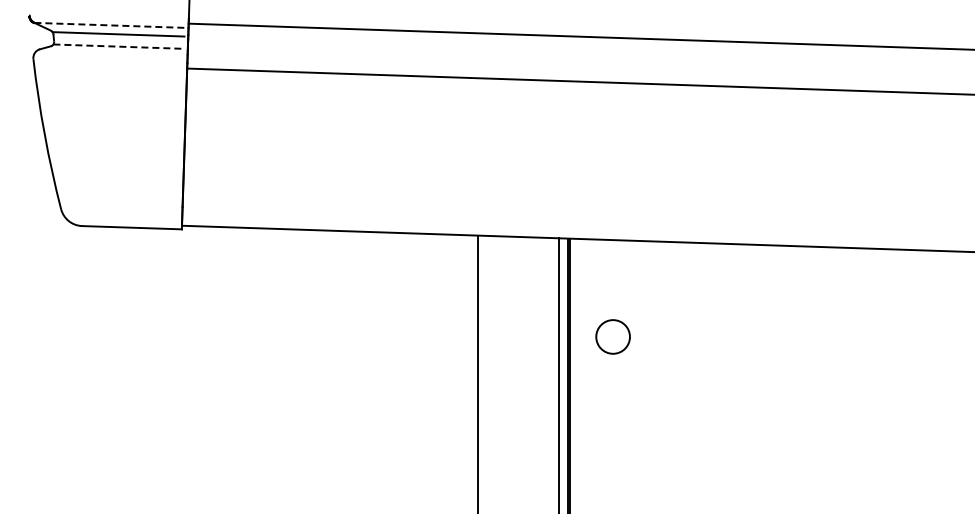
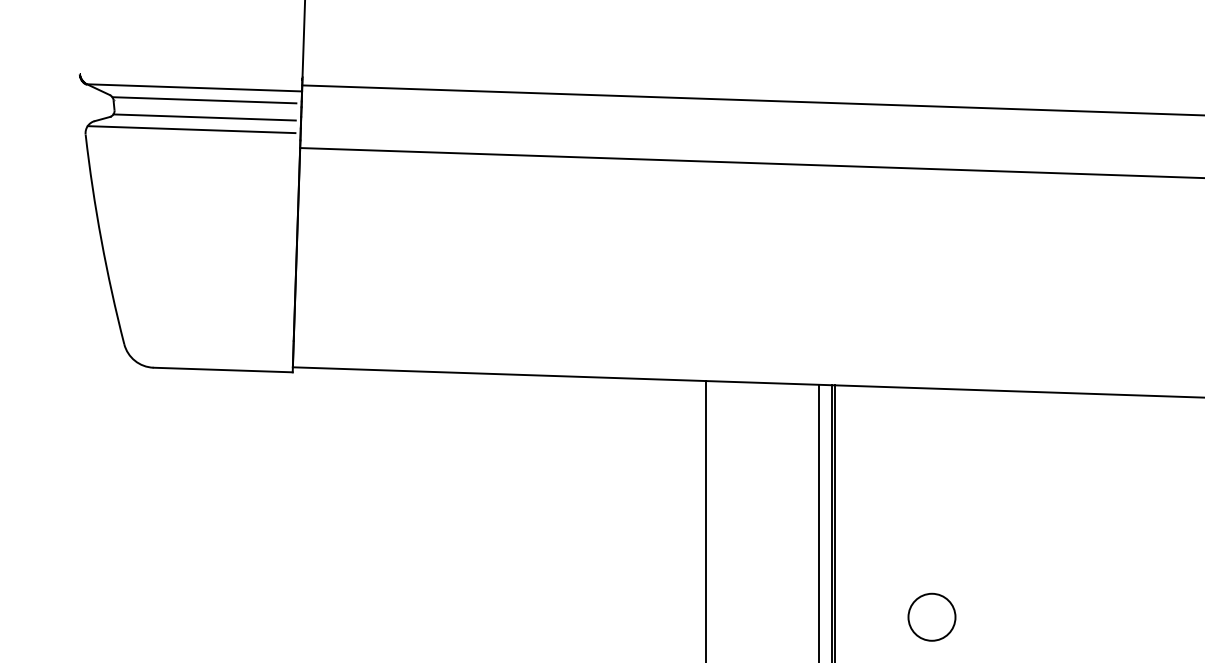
line: (111, 25) -> (194, 87), dashed -> solid
line: (119, 46) -> (205, 117), dashed -> solid
line: (108, 54) -> (190, 128), added
circle: (612, 336) -> (931, 616), moved

